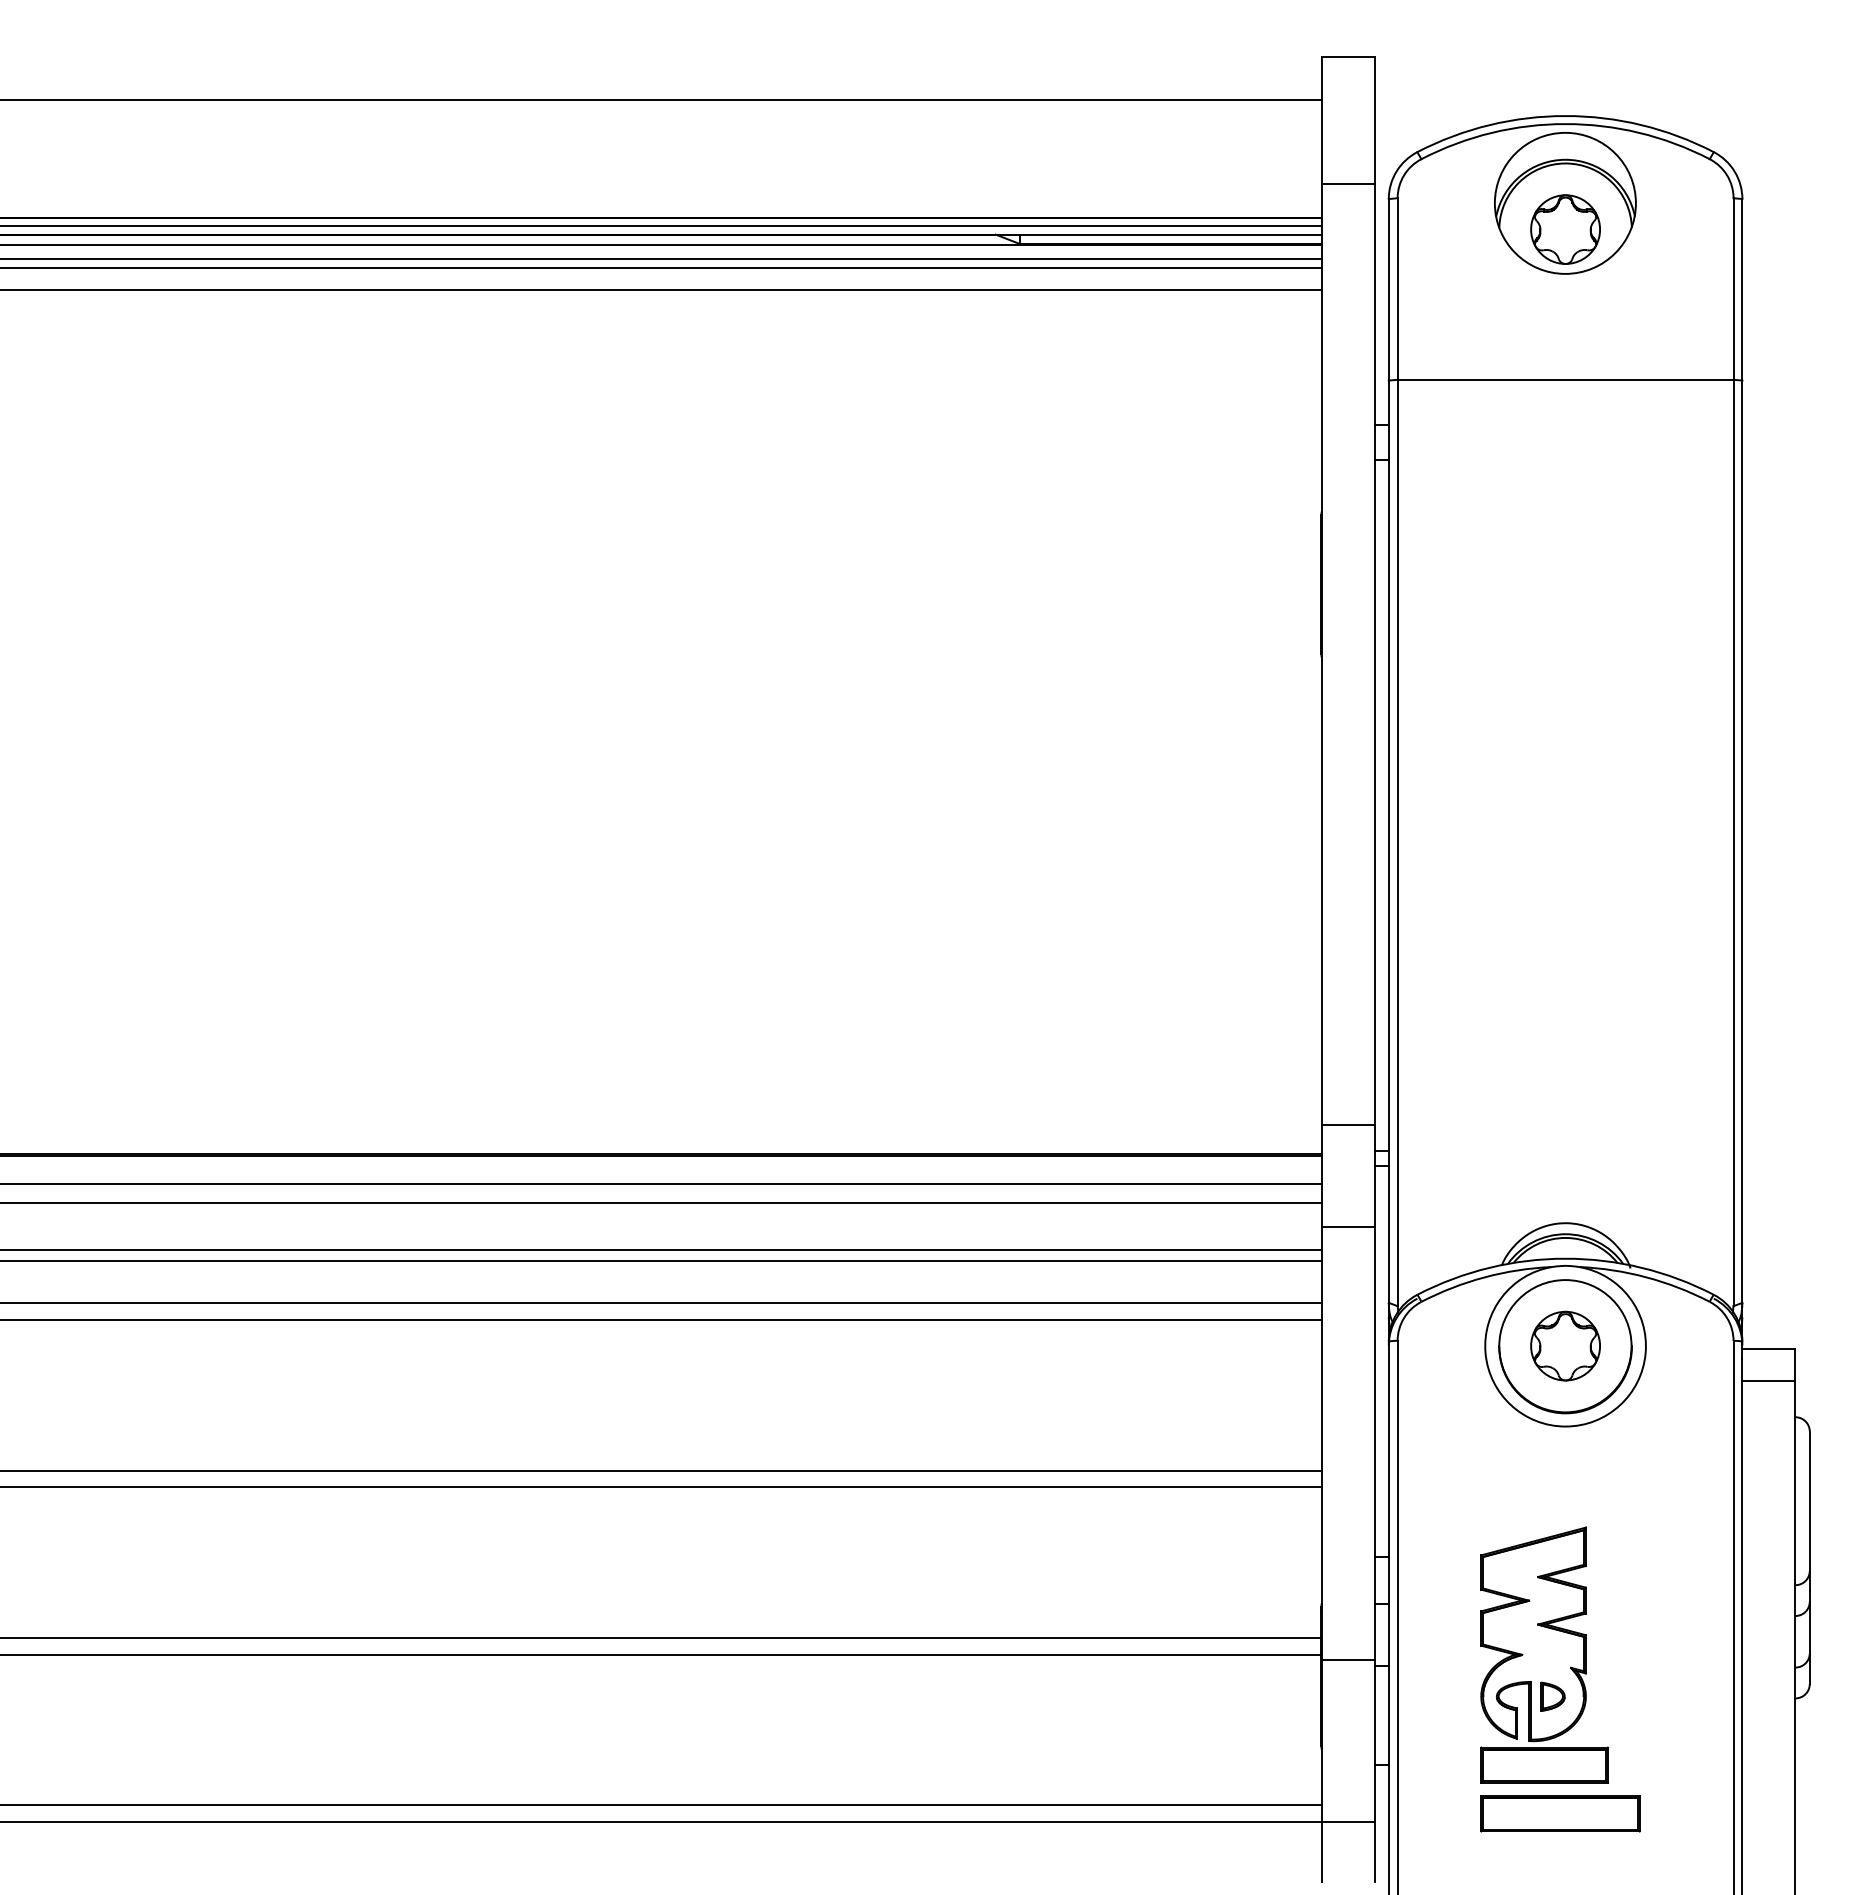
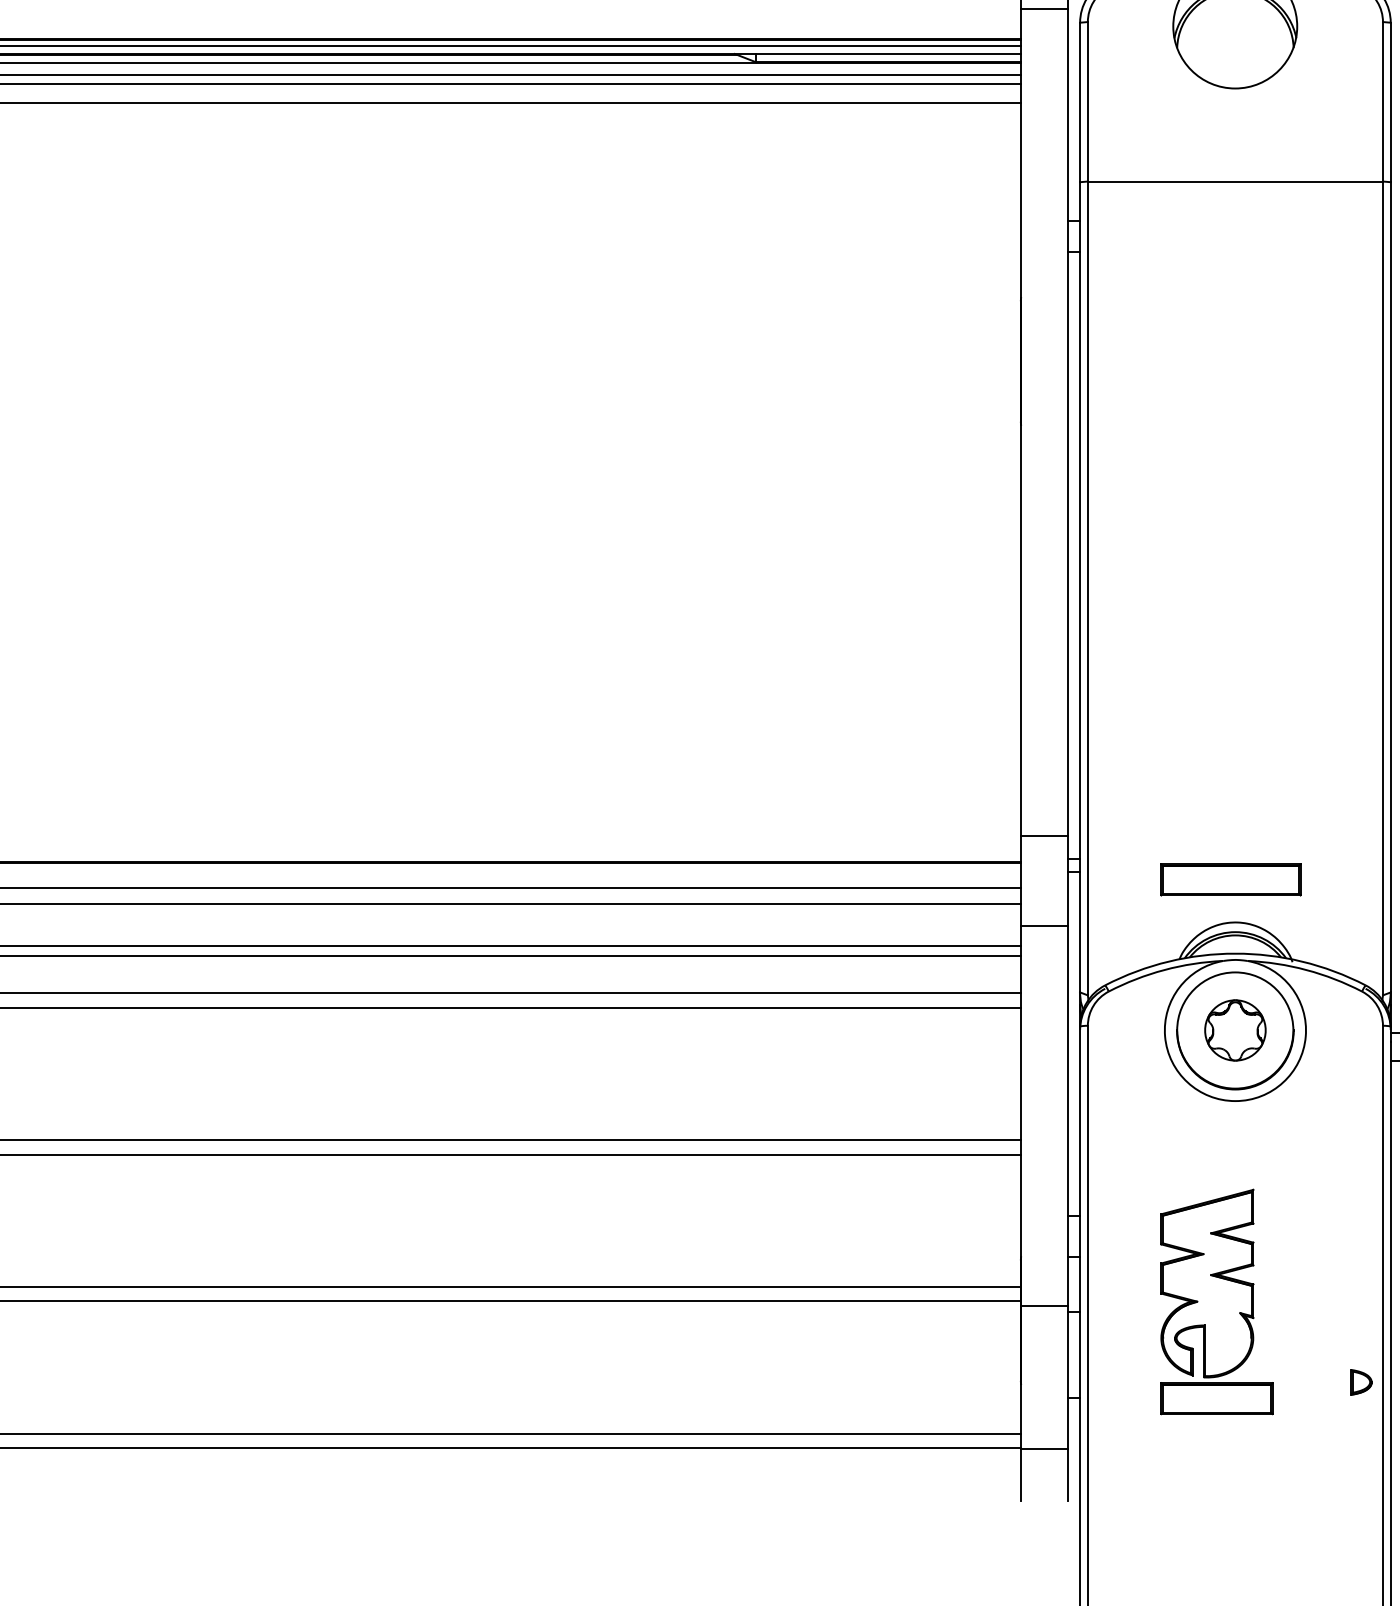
part: (1565, 229) -> (1235, 49), removed
part: (1552, 1696) -> (1360, 1382), moved
part: (1560, 1813) -> (1230, 879), moved

